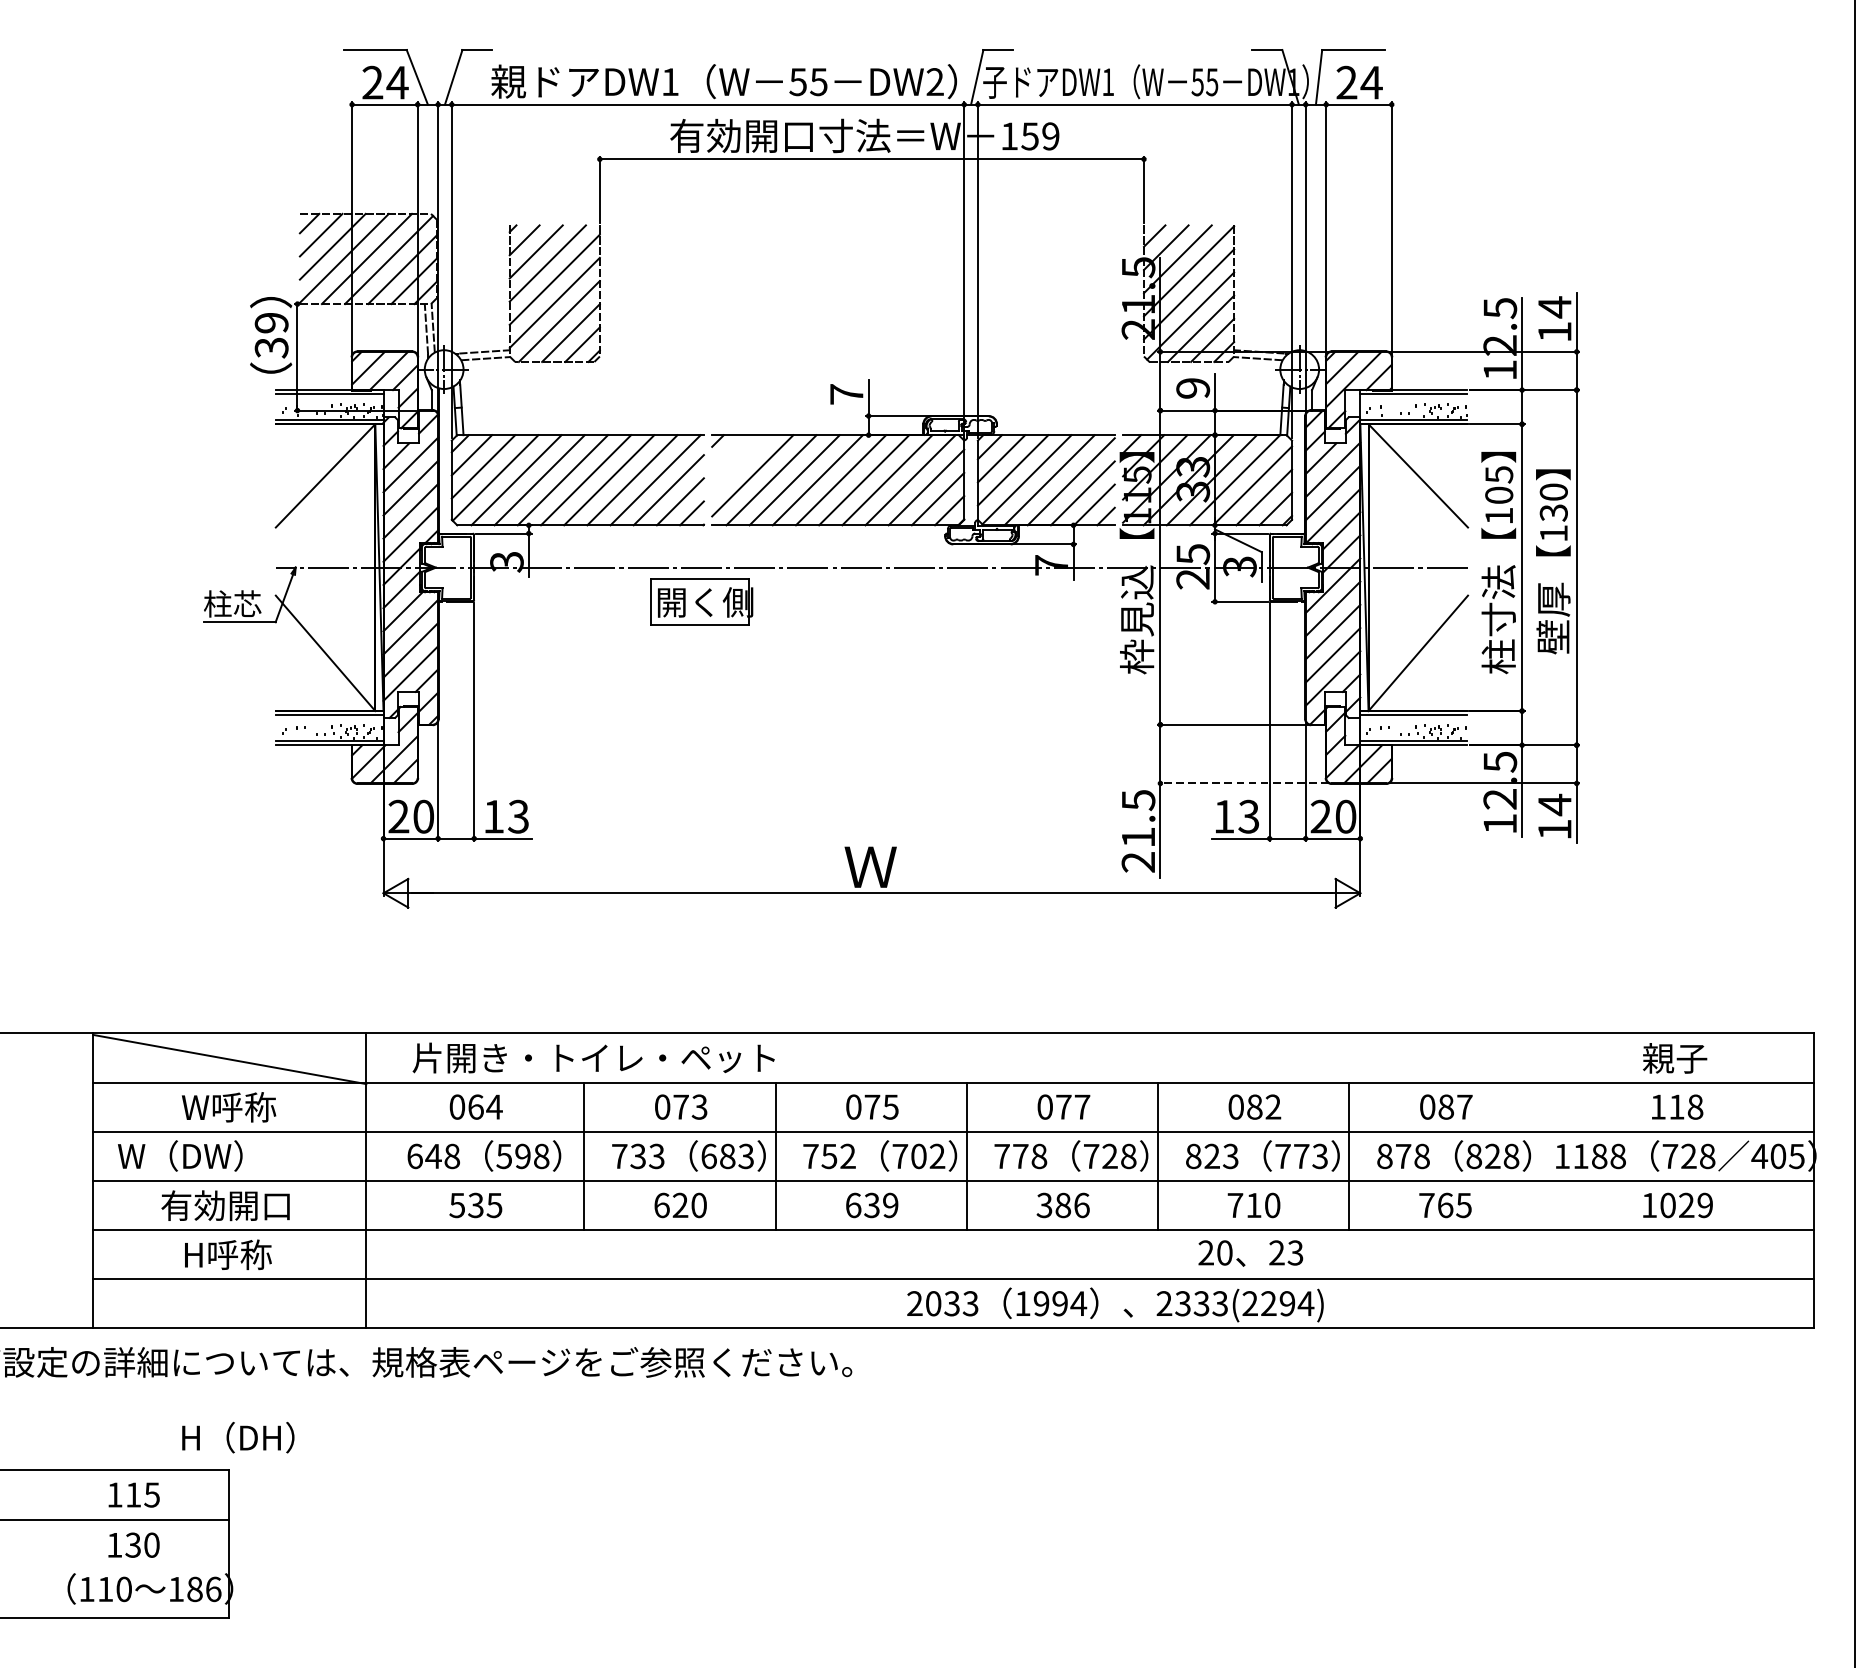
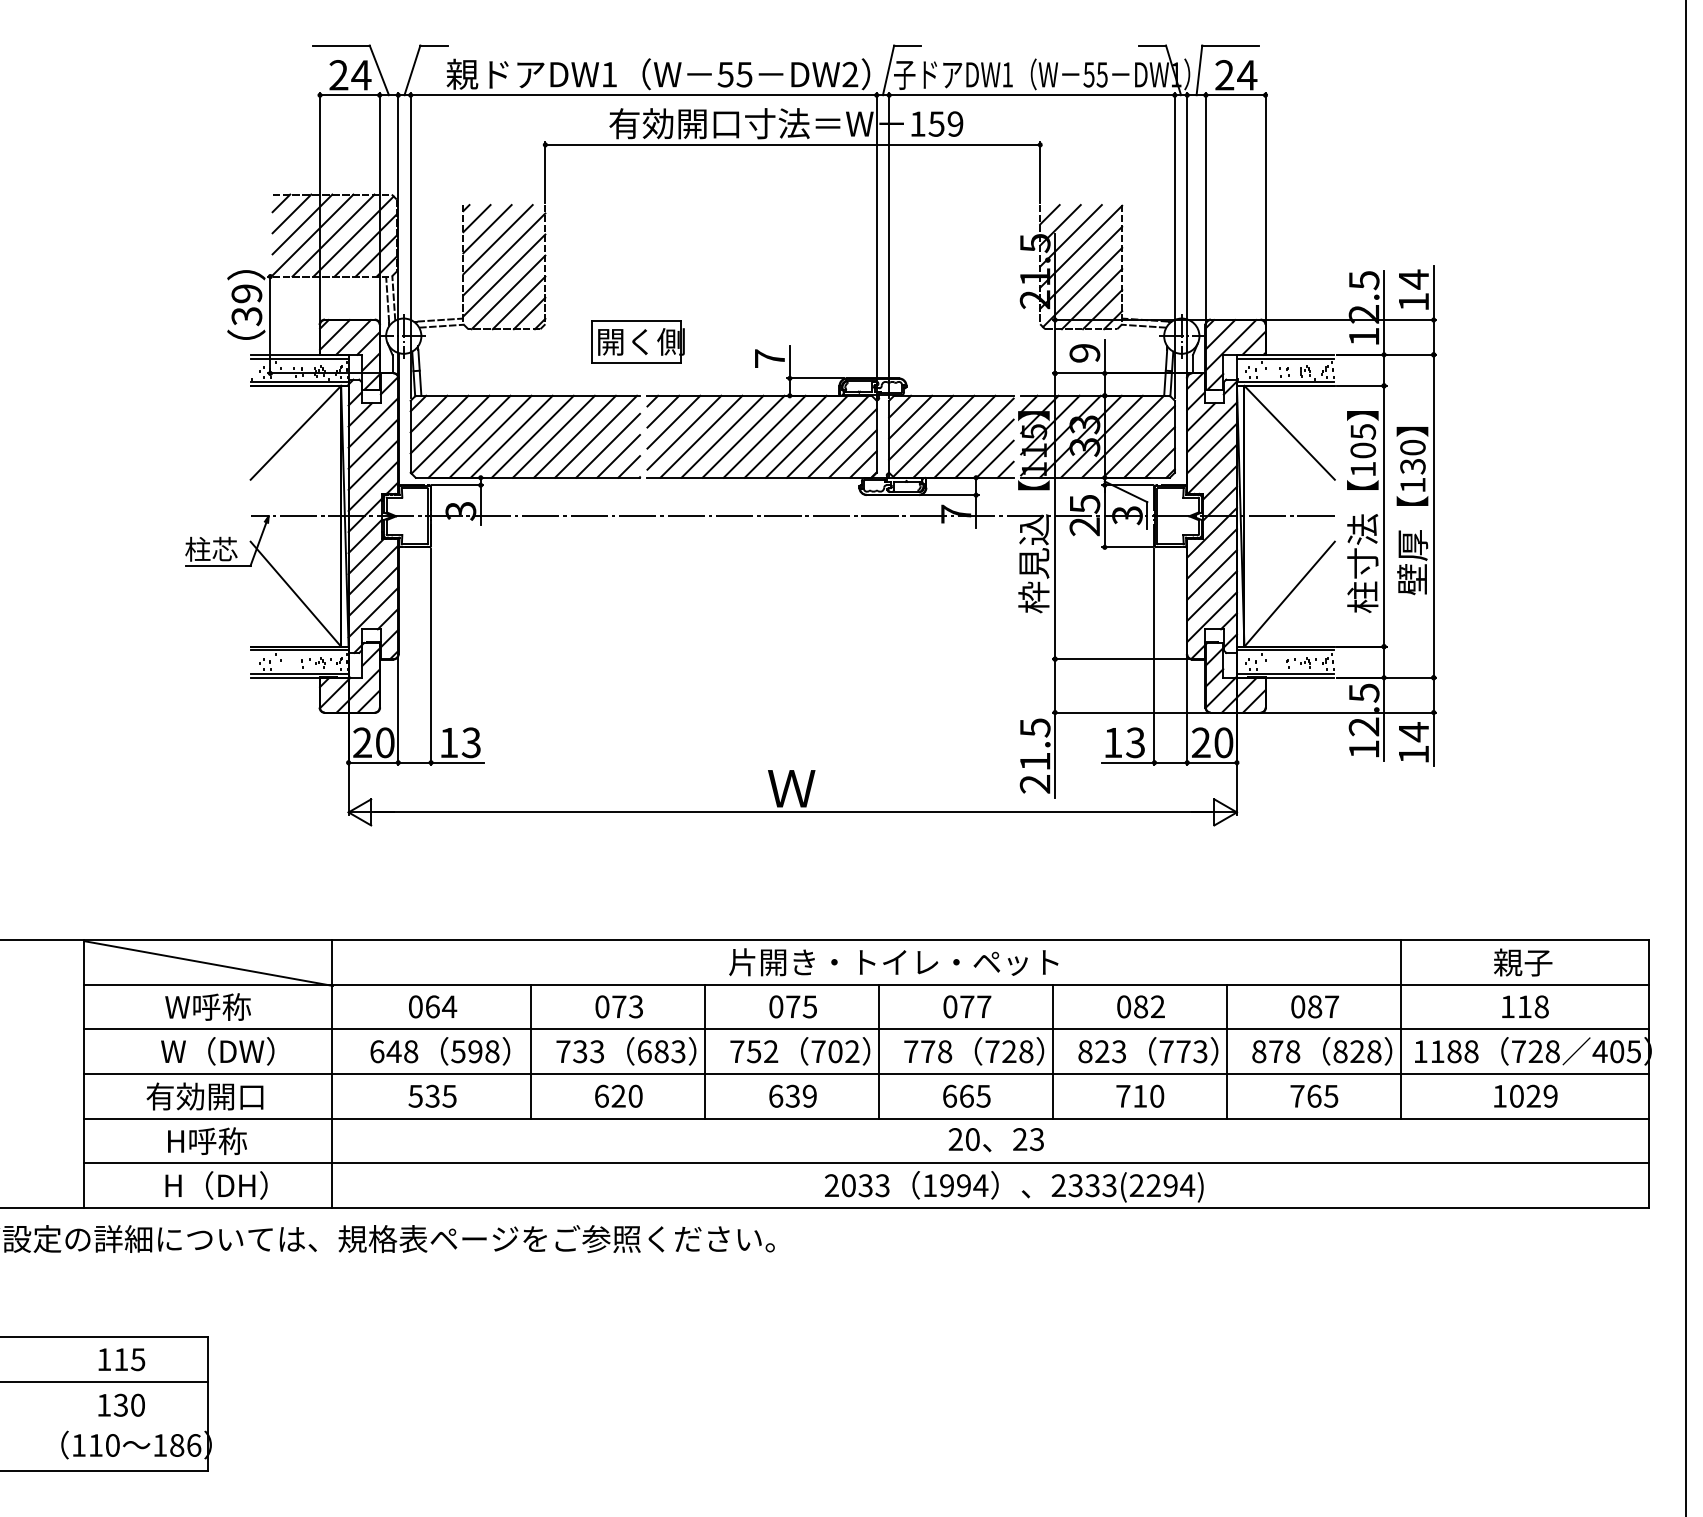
line: (729, 452) -> (663, 411), added
line: (740, 463) -> (673, 421), added
part: (701, 601) -> (637, 341), moved
line: (1243, 783) -> (1130, 712), dashed -> solid
text: (593, 1058) -> (893, 962), moved
line: (1540, 1130) -> (1400, 1028), added
text: (179, 1156) -> (217, 1051), moved
text: (1062, 1204) -> (966, 1095), 386 -> 665
text: (1249, 1254) -> (995, 1140), moved
text: (238, 1437) -> (216, 1185), moved

